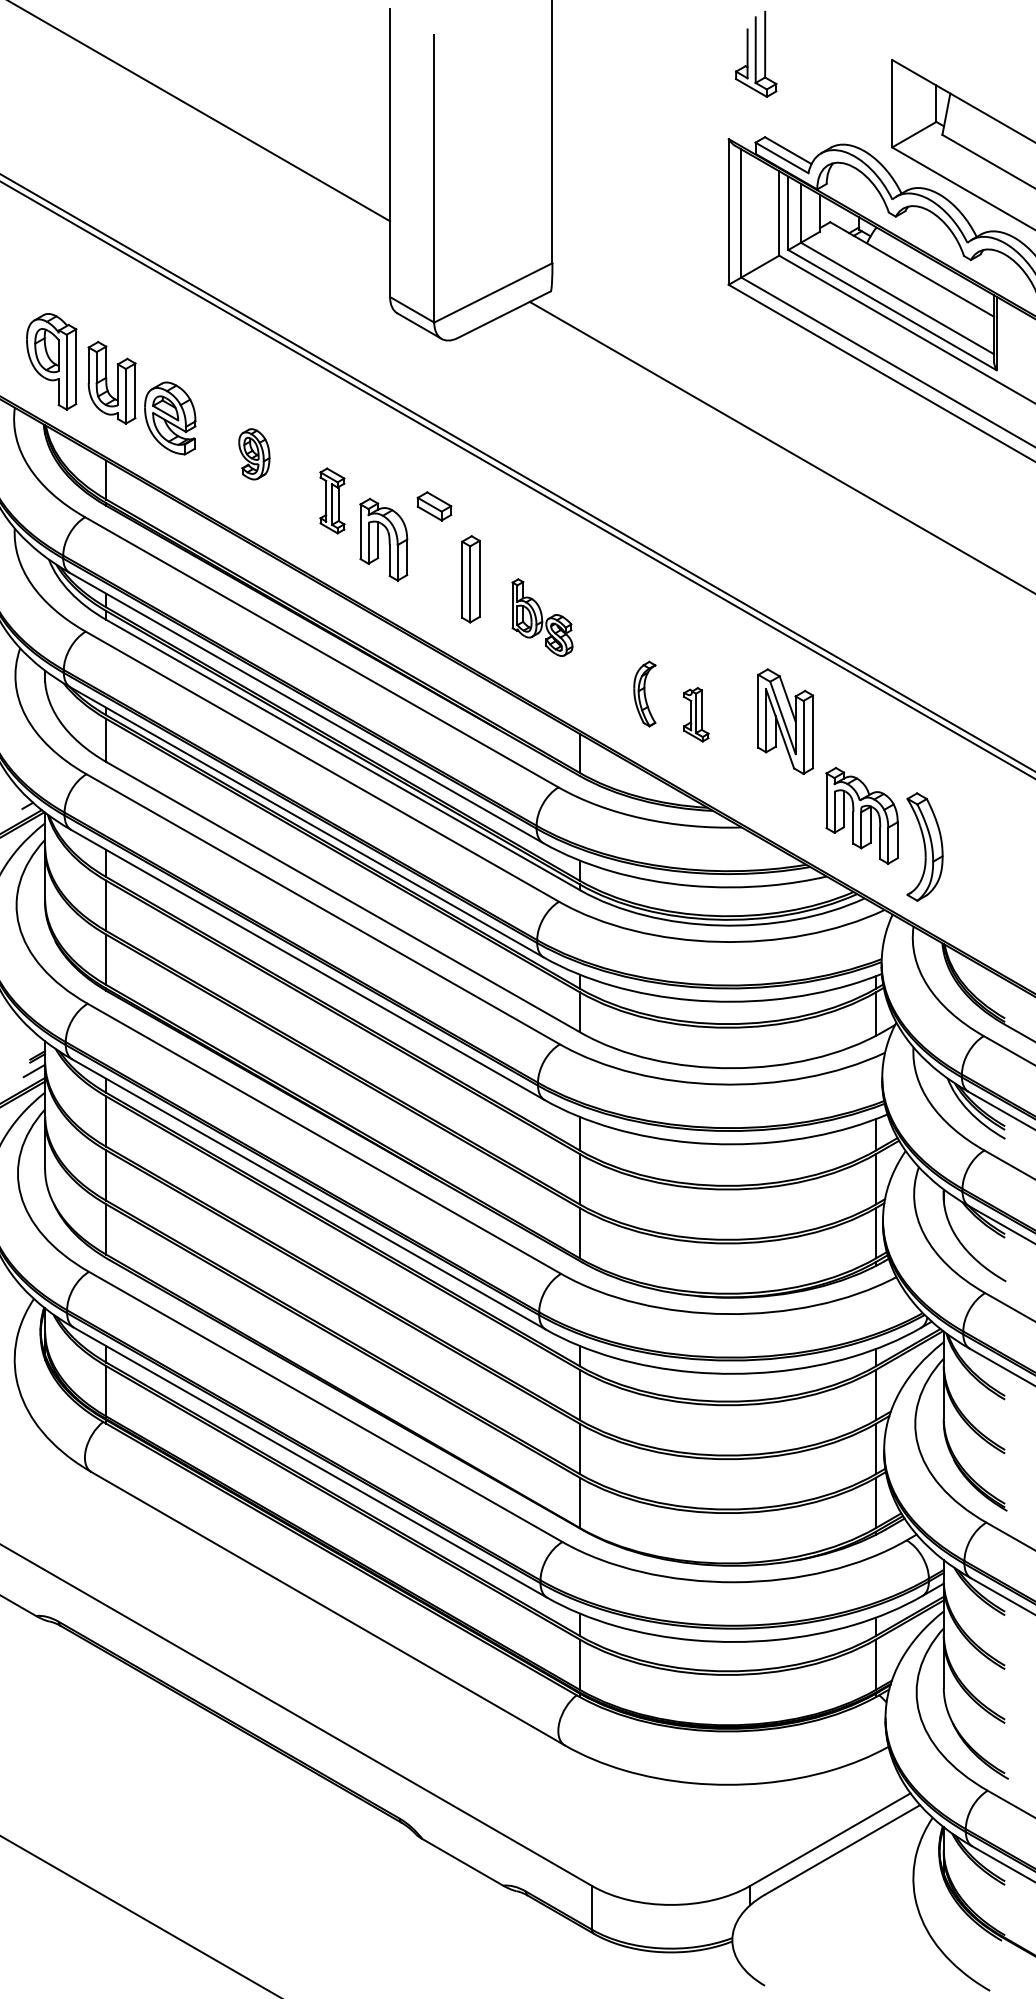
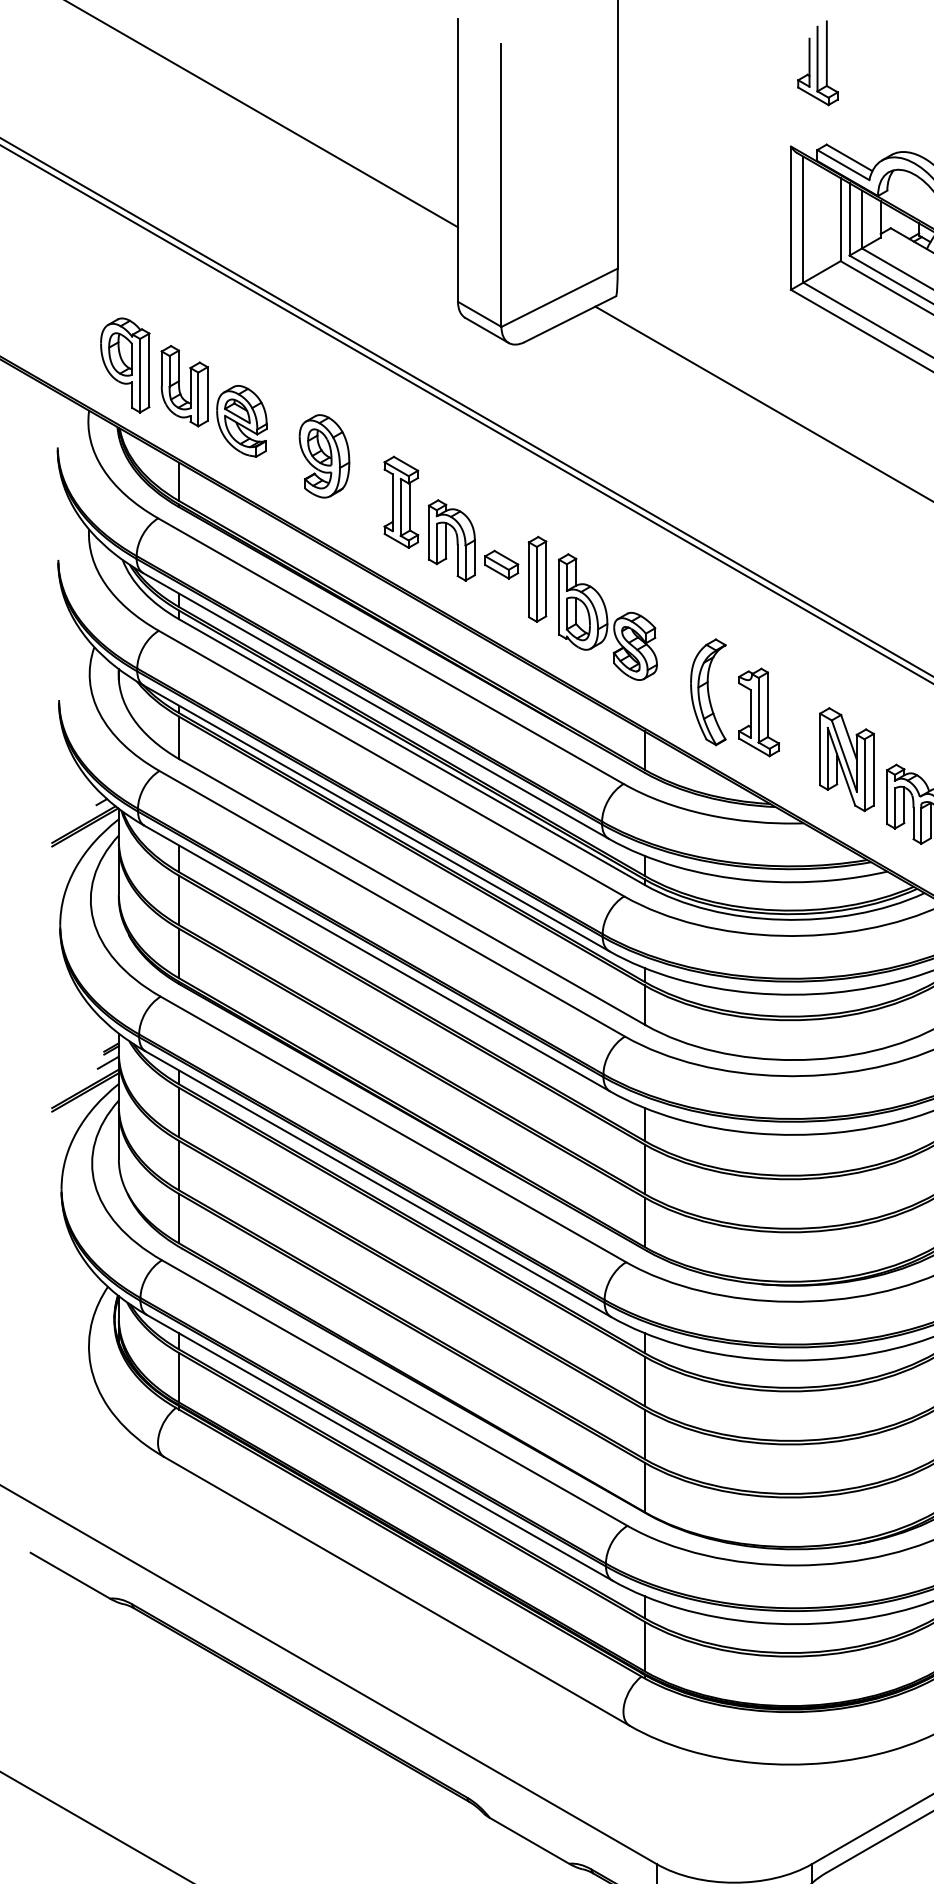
part: (254, 454) -> (324, 456), size x1.67
part: (332, 500) -> (401, 501), size x1.43
part: (434, 506) -> (501, 564), moved
part: (542, 617) -> (607, 616), size x1.67
part: (644, 693) -> (708, 691), size x1.67
part: (696, 714) -> (759, 712), size x1.67
part: (785, 721) -> (846, 759), moved

